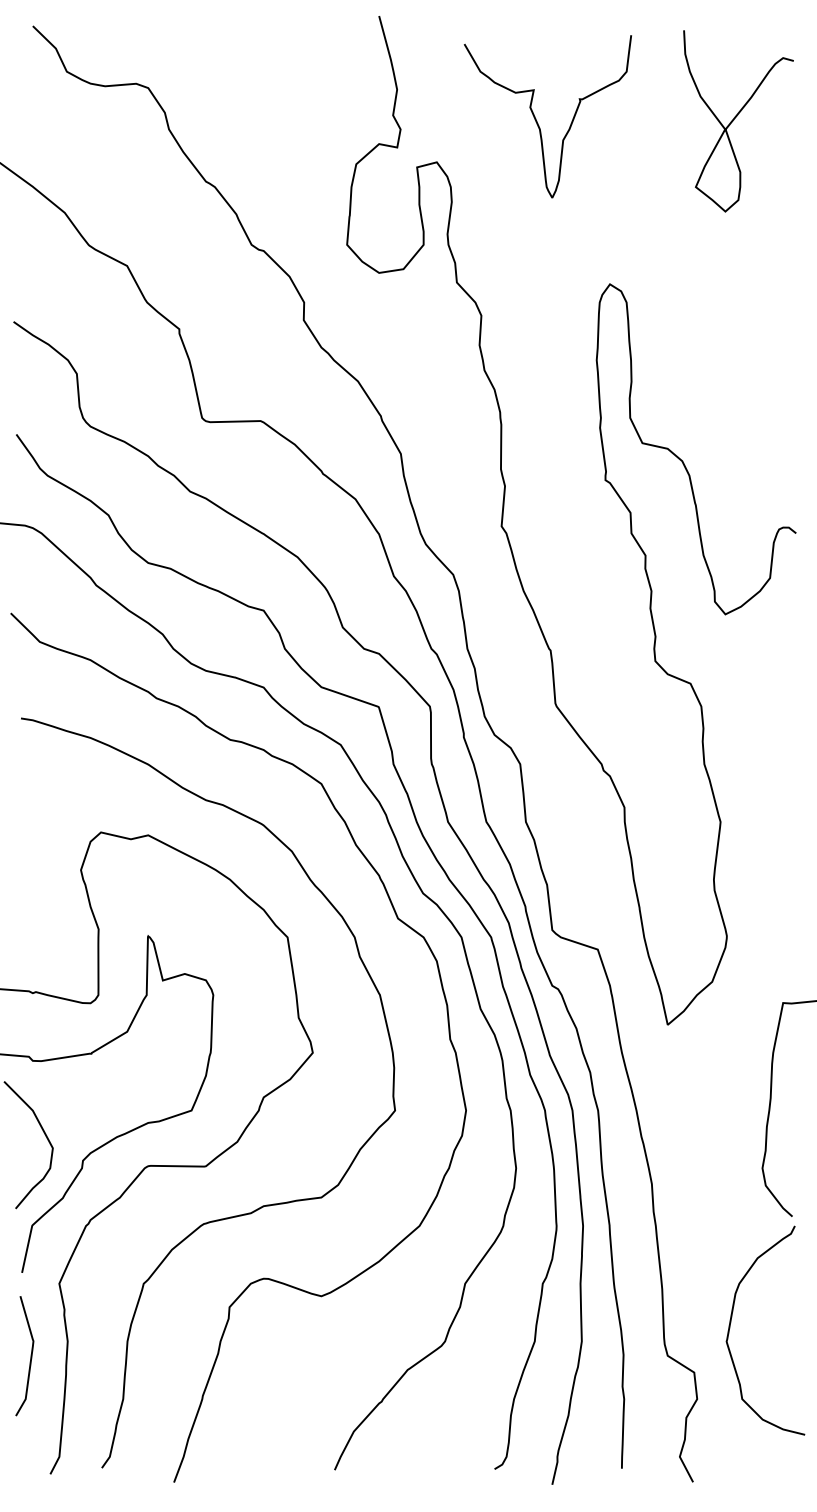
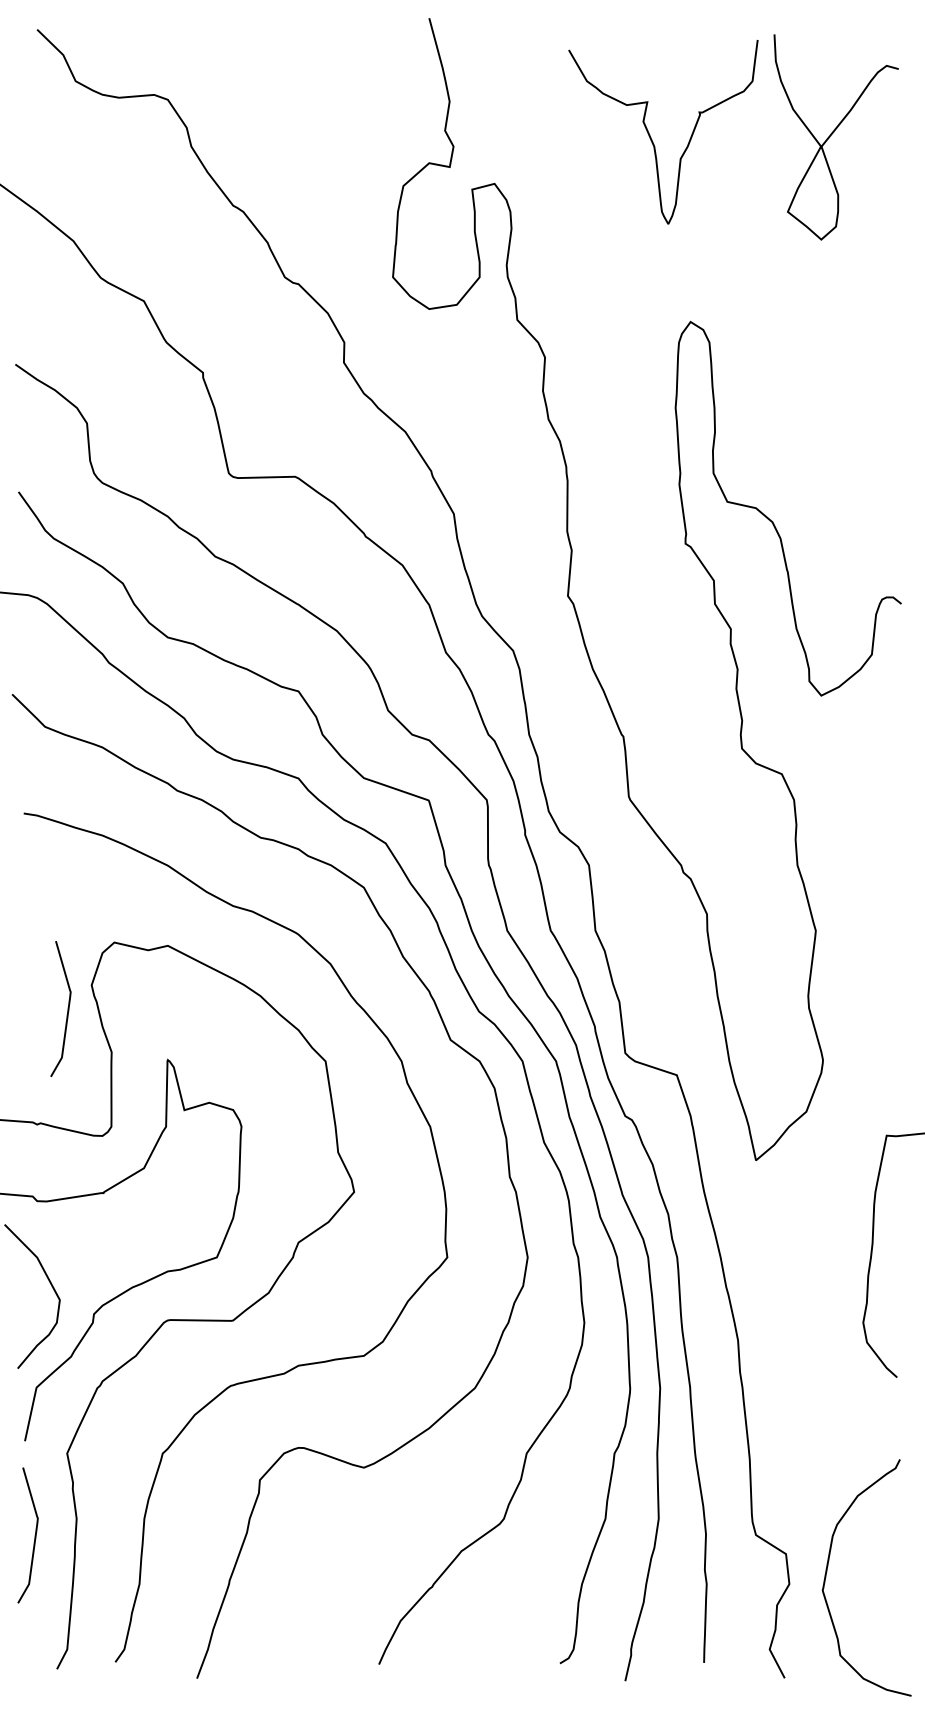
curve: (536, 118) -> (650, 134), moved
curve: (59, 891) -> (67, 1009), added
curve: (731, 1322) -> (828, 1568), moved

